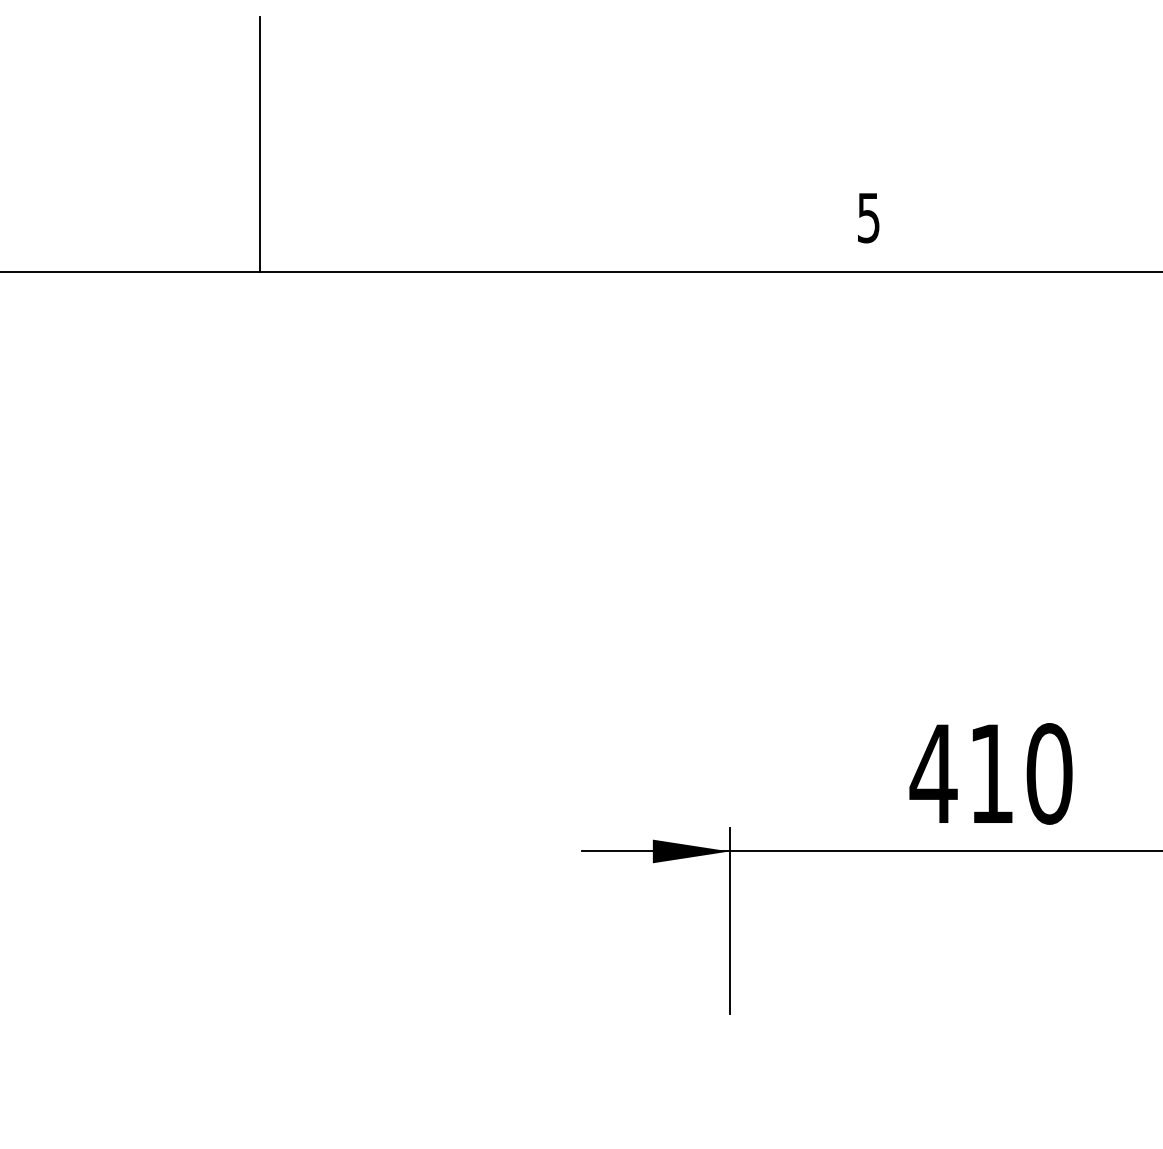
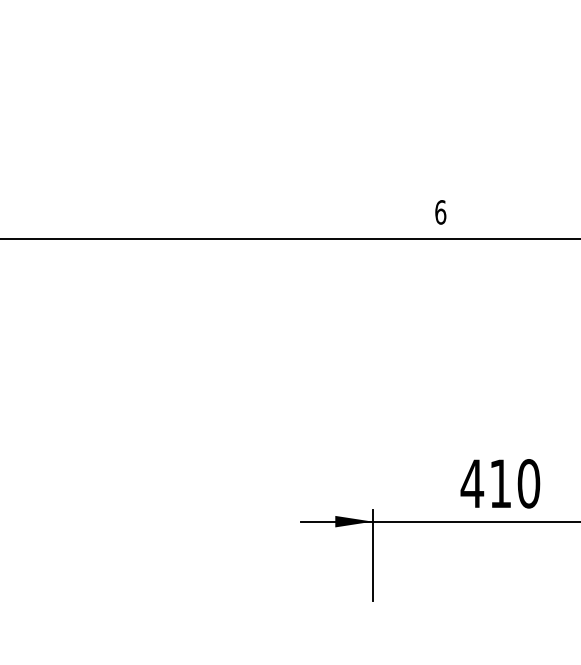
line: (259, 144) -> (143, 176), removed
text: (868, 218) -> (440, 212), 5 -> 6

